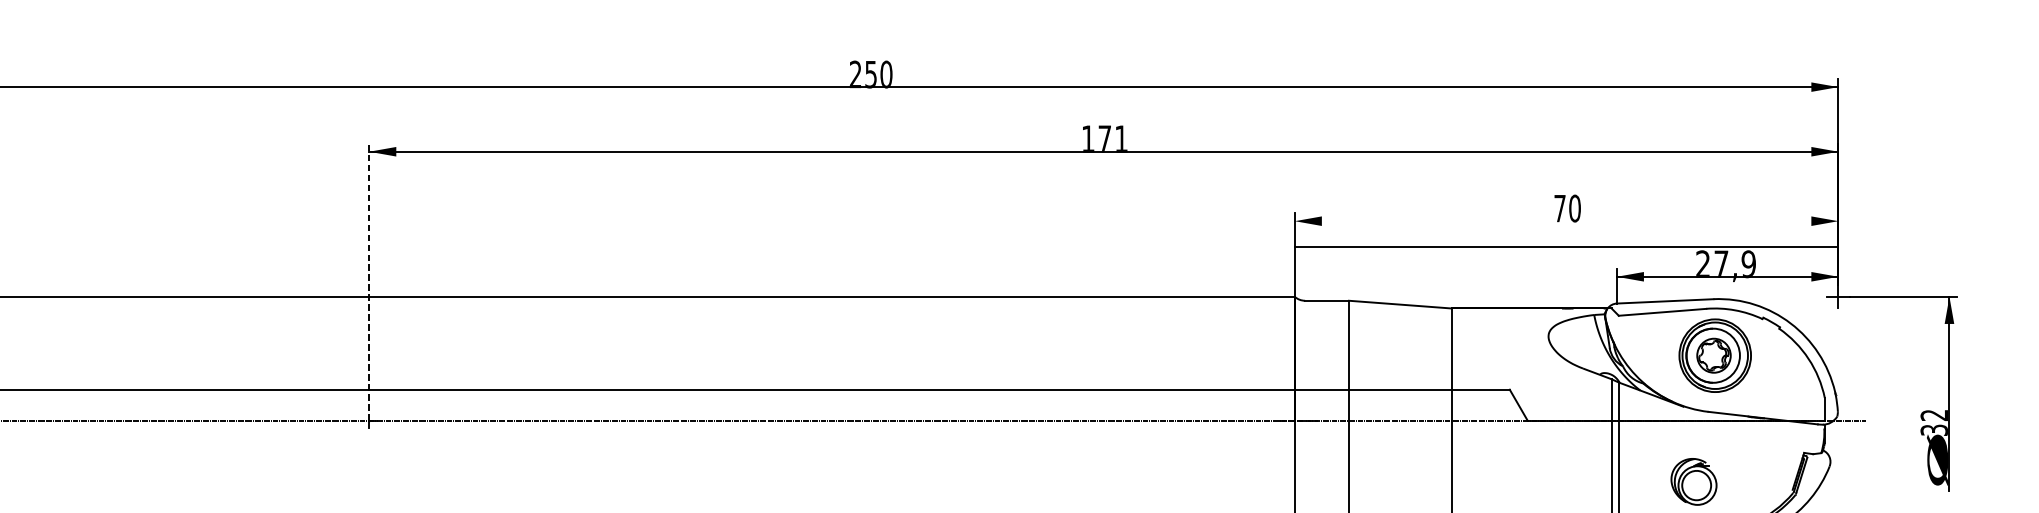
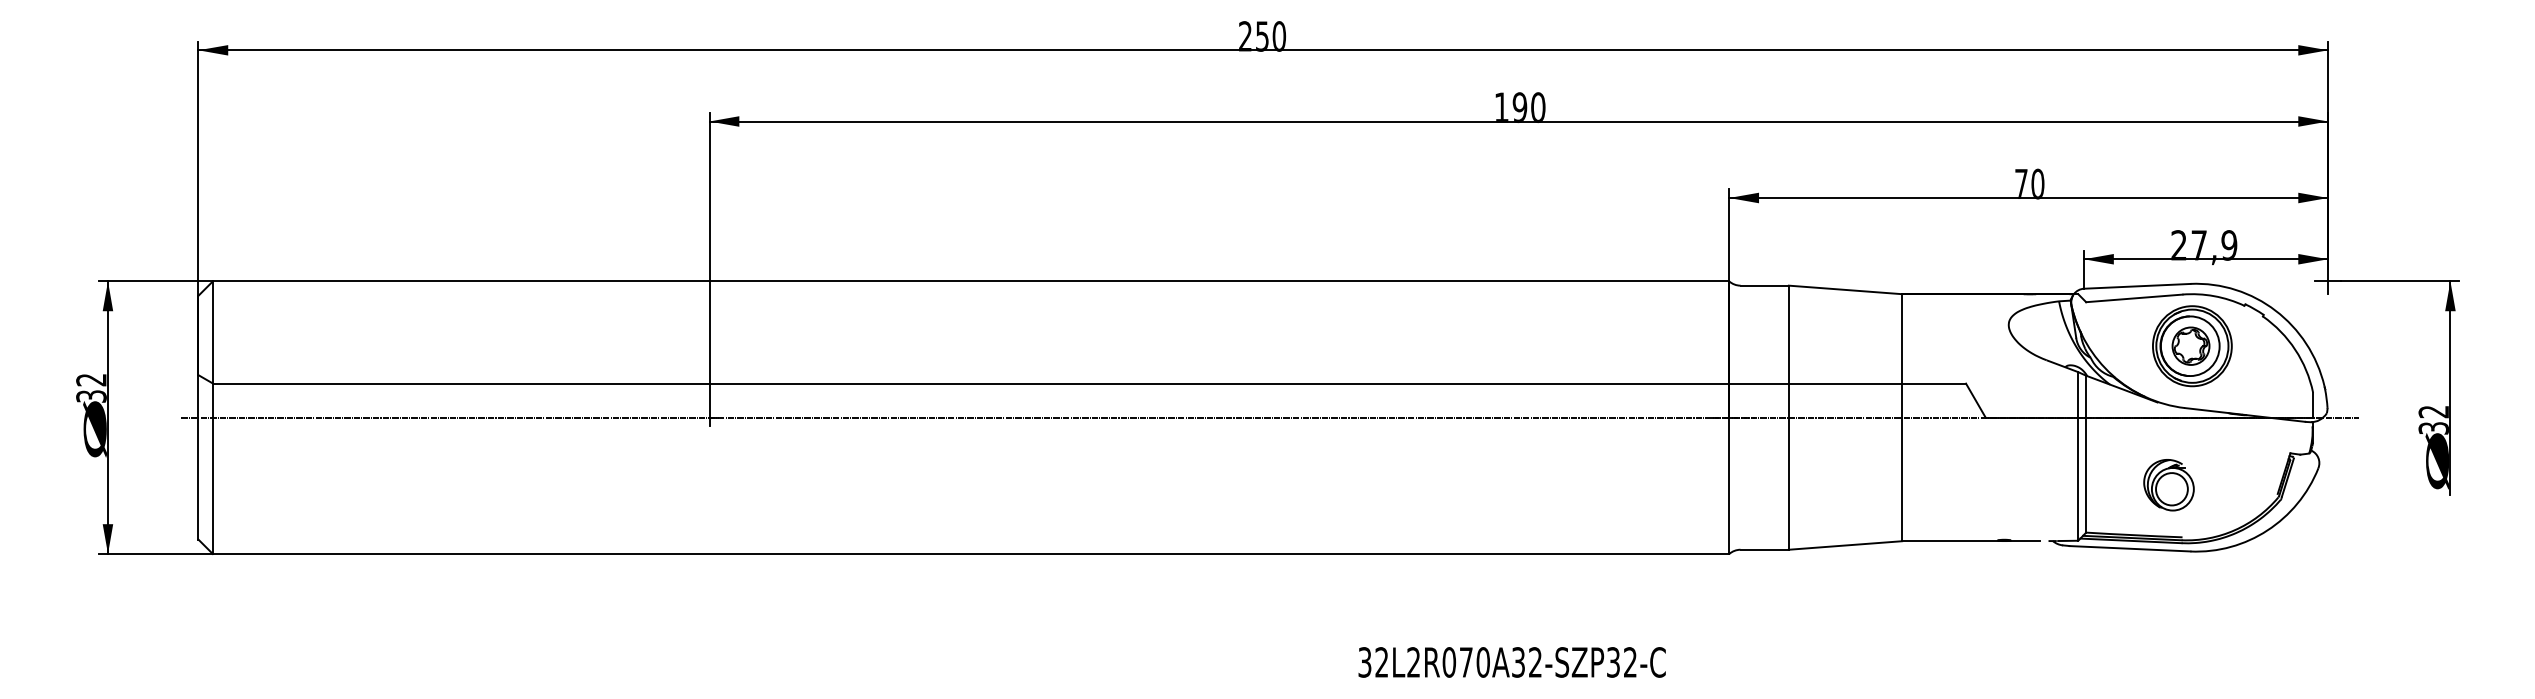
text: (1112, 138) -> (1528, 106), 171 -> 190
line: (1566, 247) -> (2028, 198), moved
line: (369, 281) -> (709, 264), dashed -> solid

